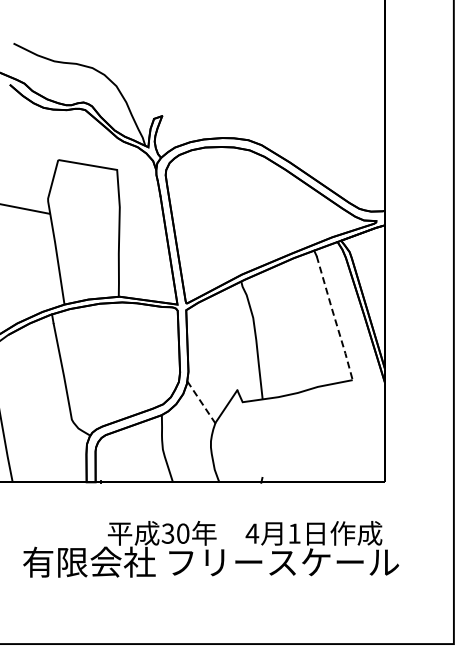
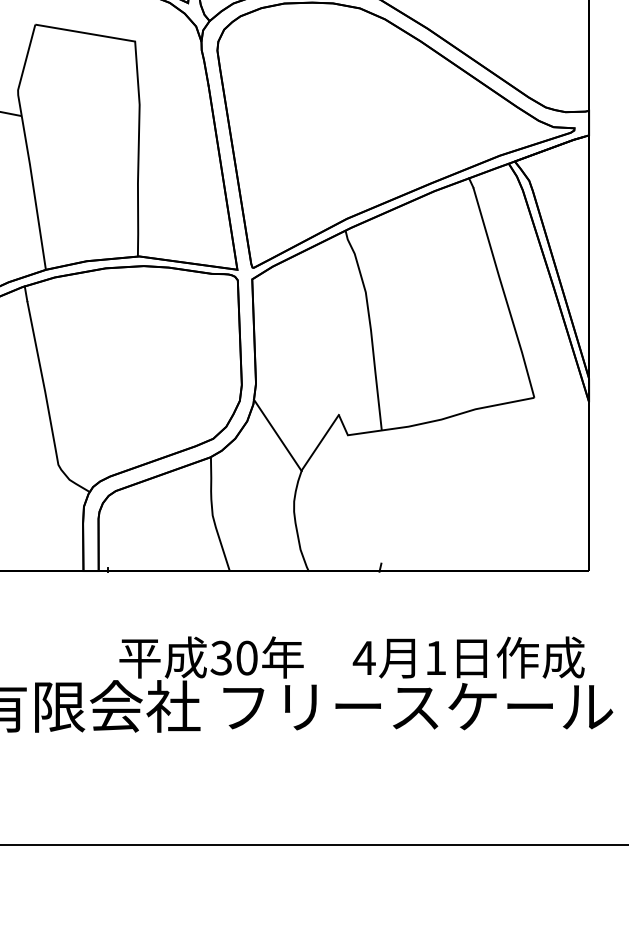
line: (334, 318) -> (503, 293), dashed -> solid
line: (201, 402) -> (278, 435), dashed -> solid

